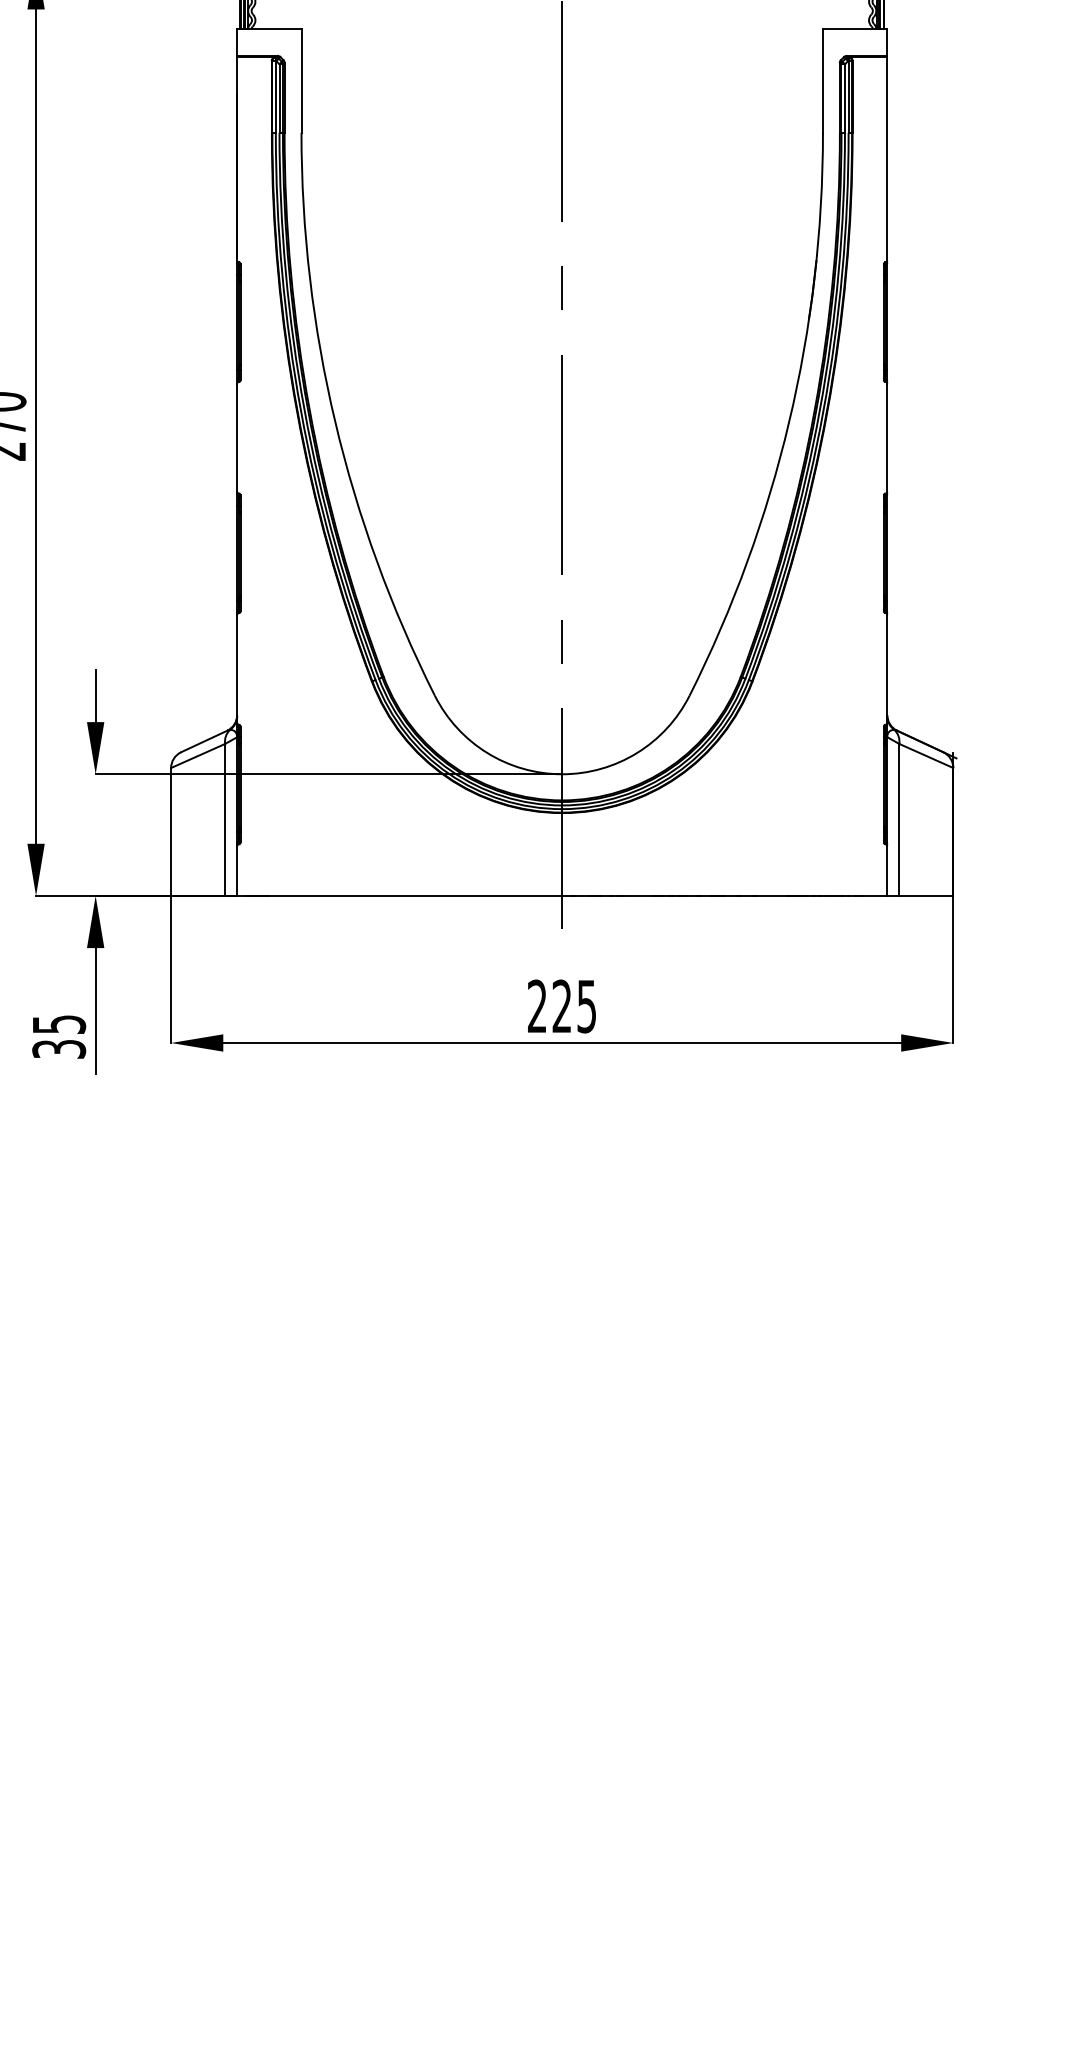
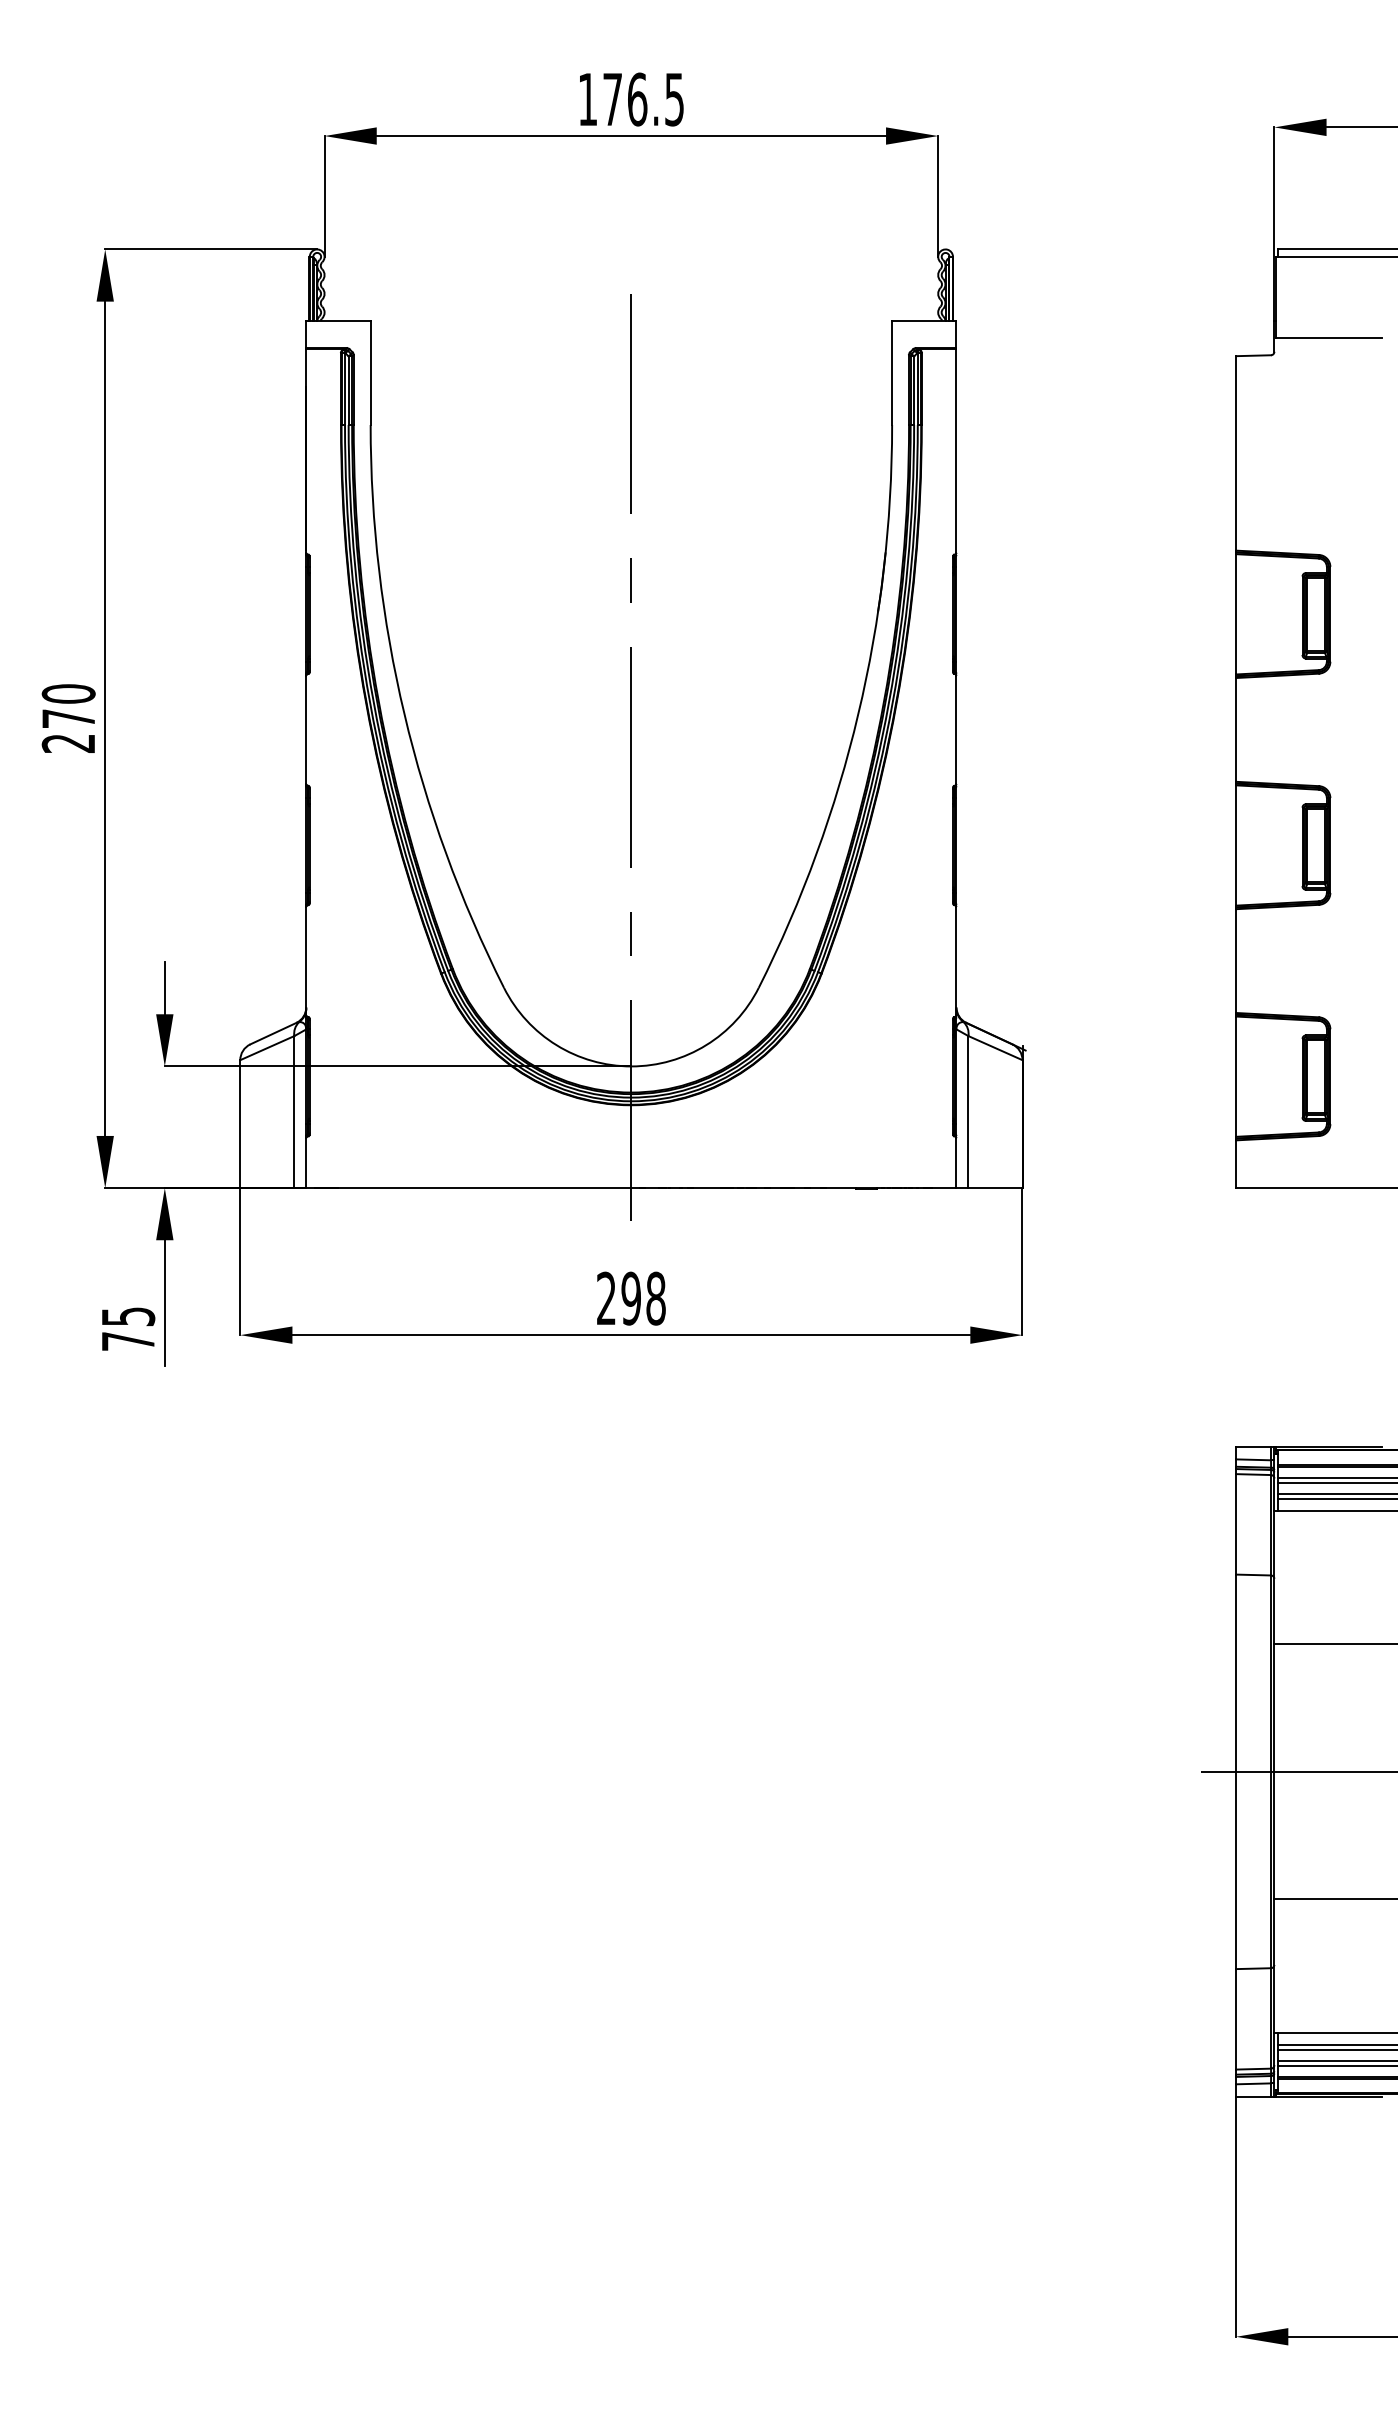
text: (574, 1006) -> (643, 1298), 225 -> 298
text: (59, 1049) -> (128, 1341), 35 -> 75

